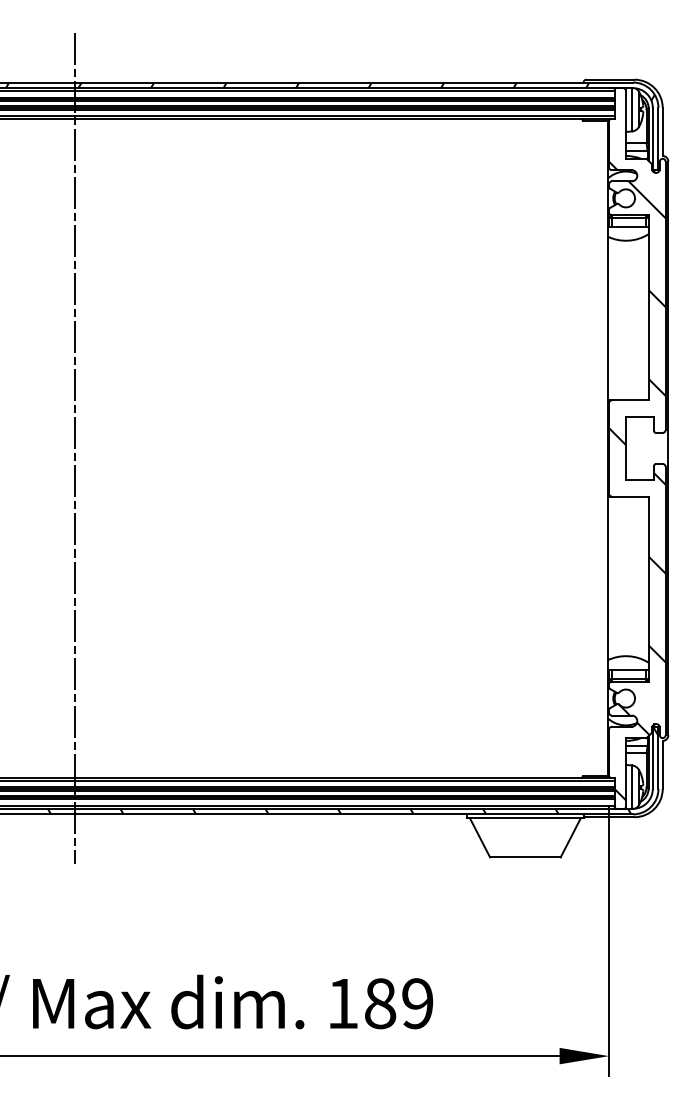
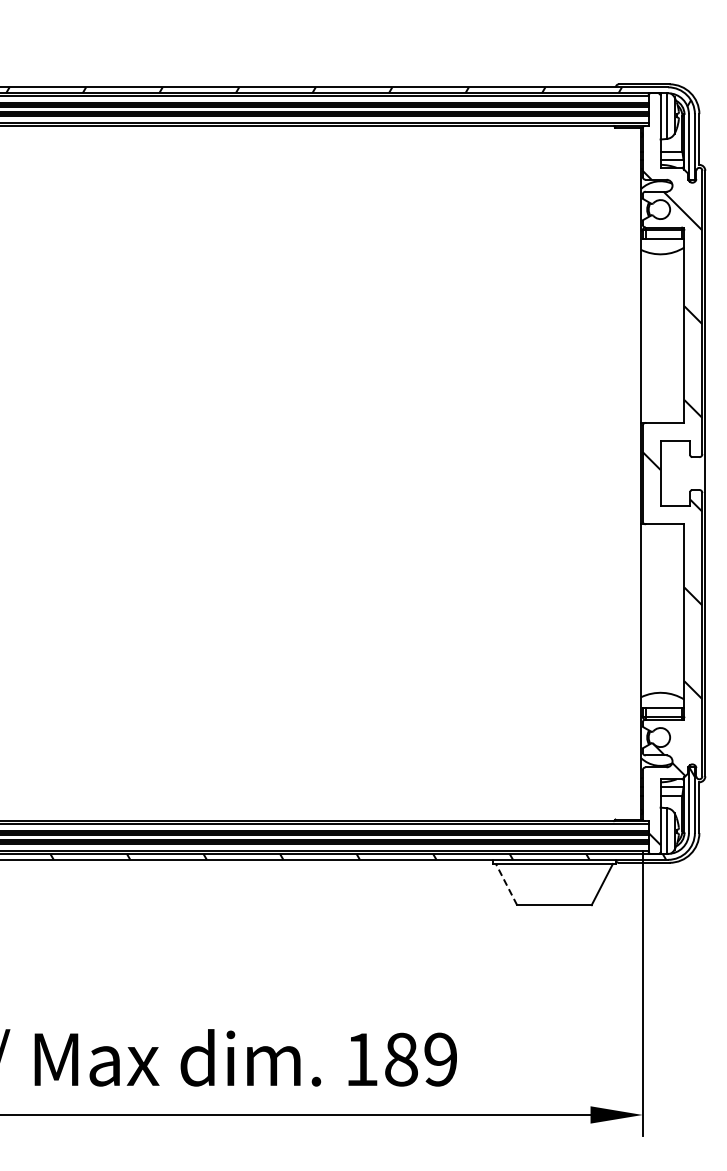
line: (74, 448) -> (78, 473), removed
line: (479, 837) -> (506, 884), solid -> dashed

